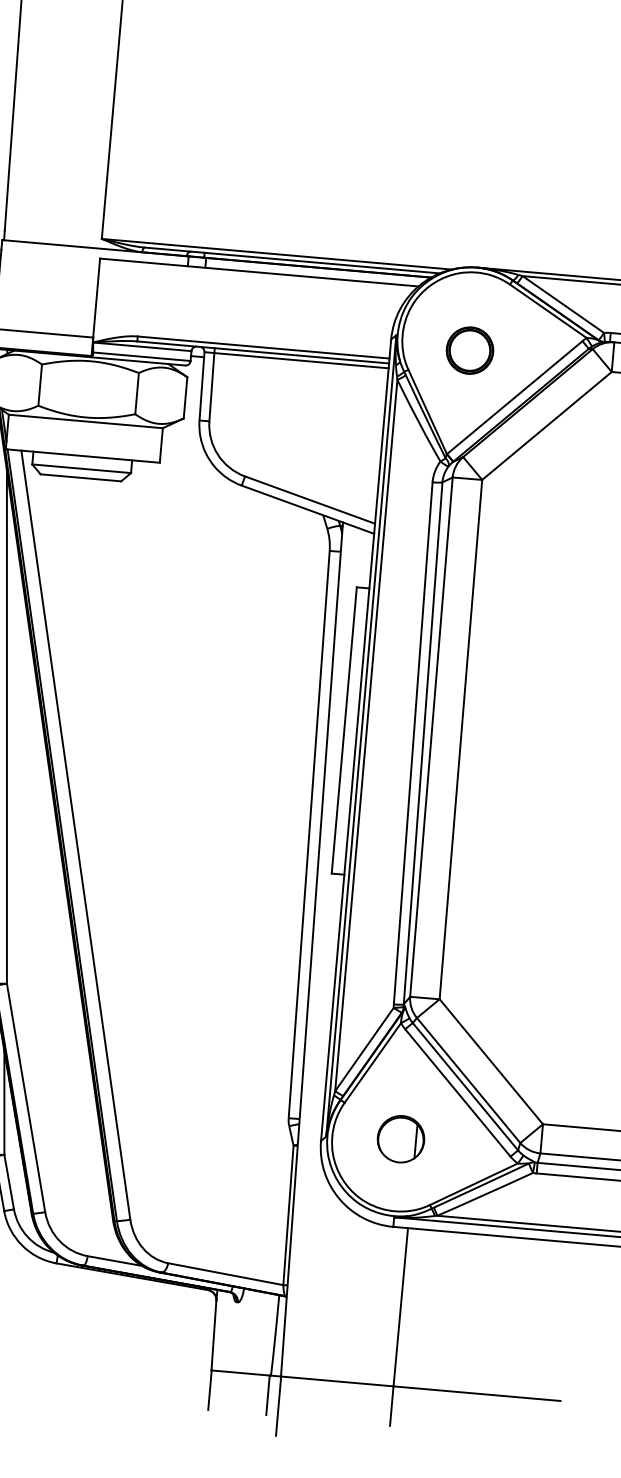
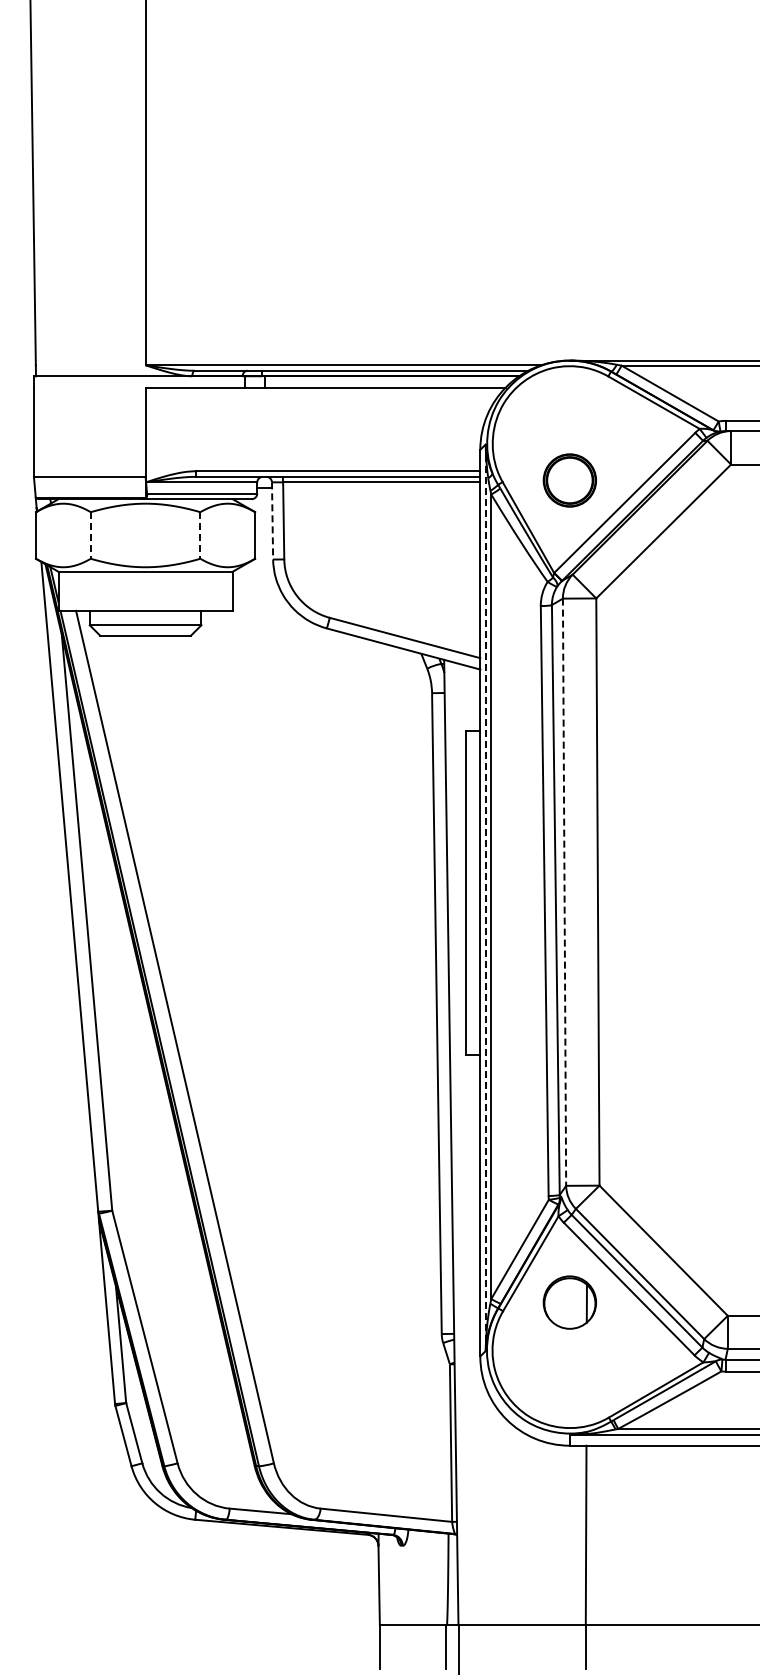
part: (469, 350) -> (569, 480), moved
line: (39, 385) -> (90, 535), solid -> dashed
line: (201, 385) -> (272, 520), solid -> dashed
line: (137, 393) -> (200, 535), solid -> dashed
line: (361, 736) -> (485, 898), solid -> dashed
line: (431, 737) -> (564, 892), solid -> dashed
part: (400, 1139) -> (569, 1302), moved

